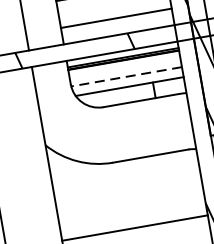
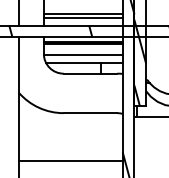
line: (116, 25) -> (82, 18), added
line: (125, 77) -> (82, 55), dashed -> solid

